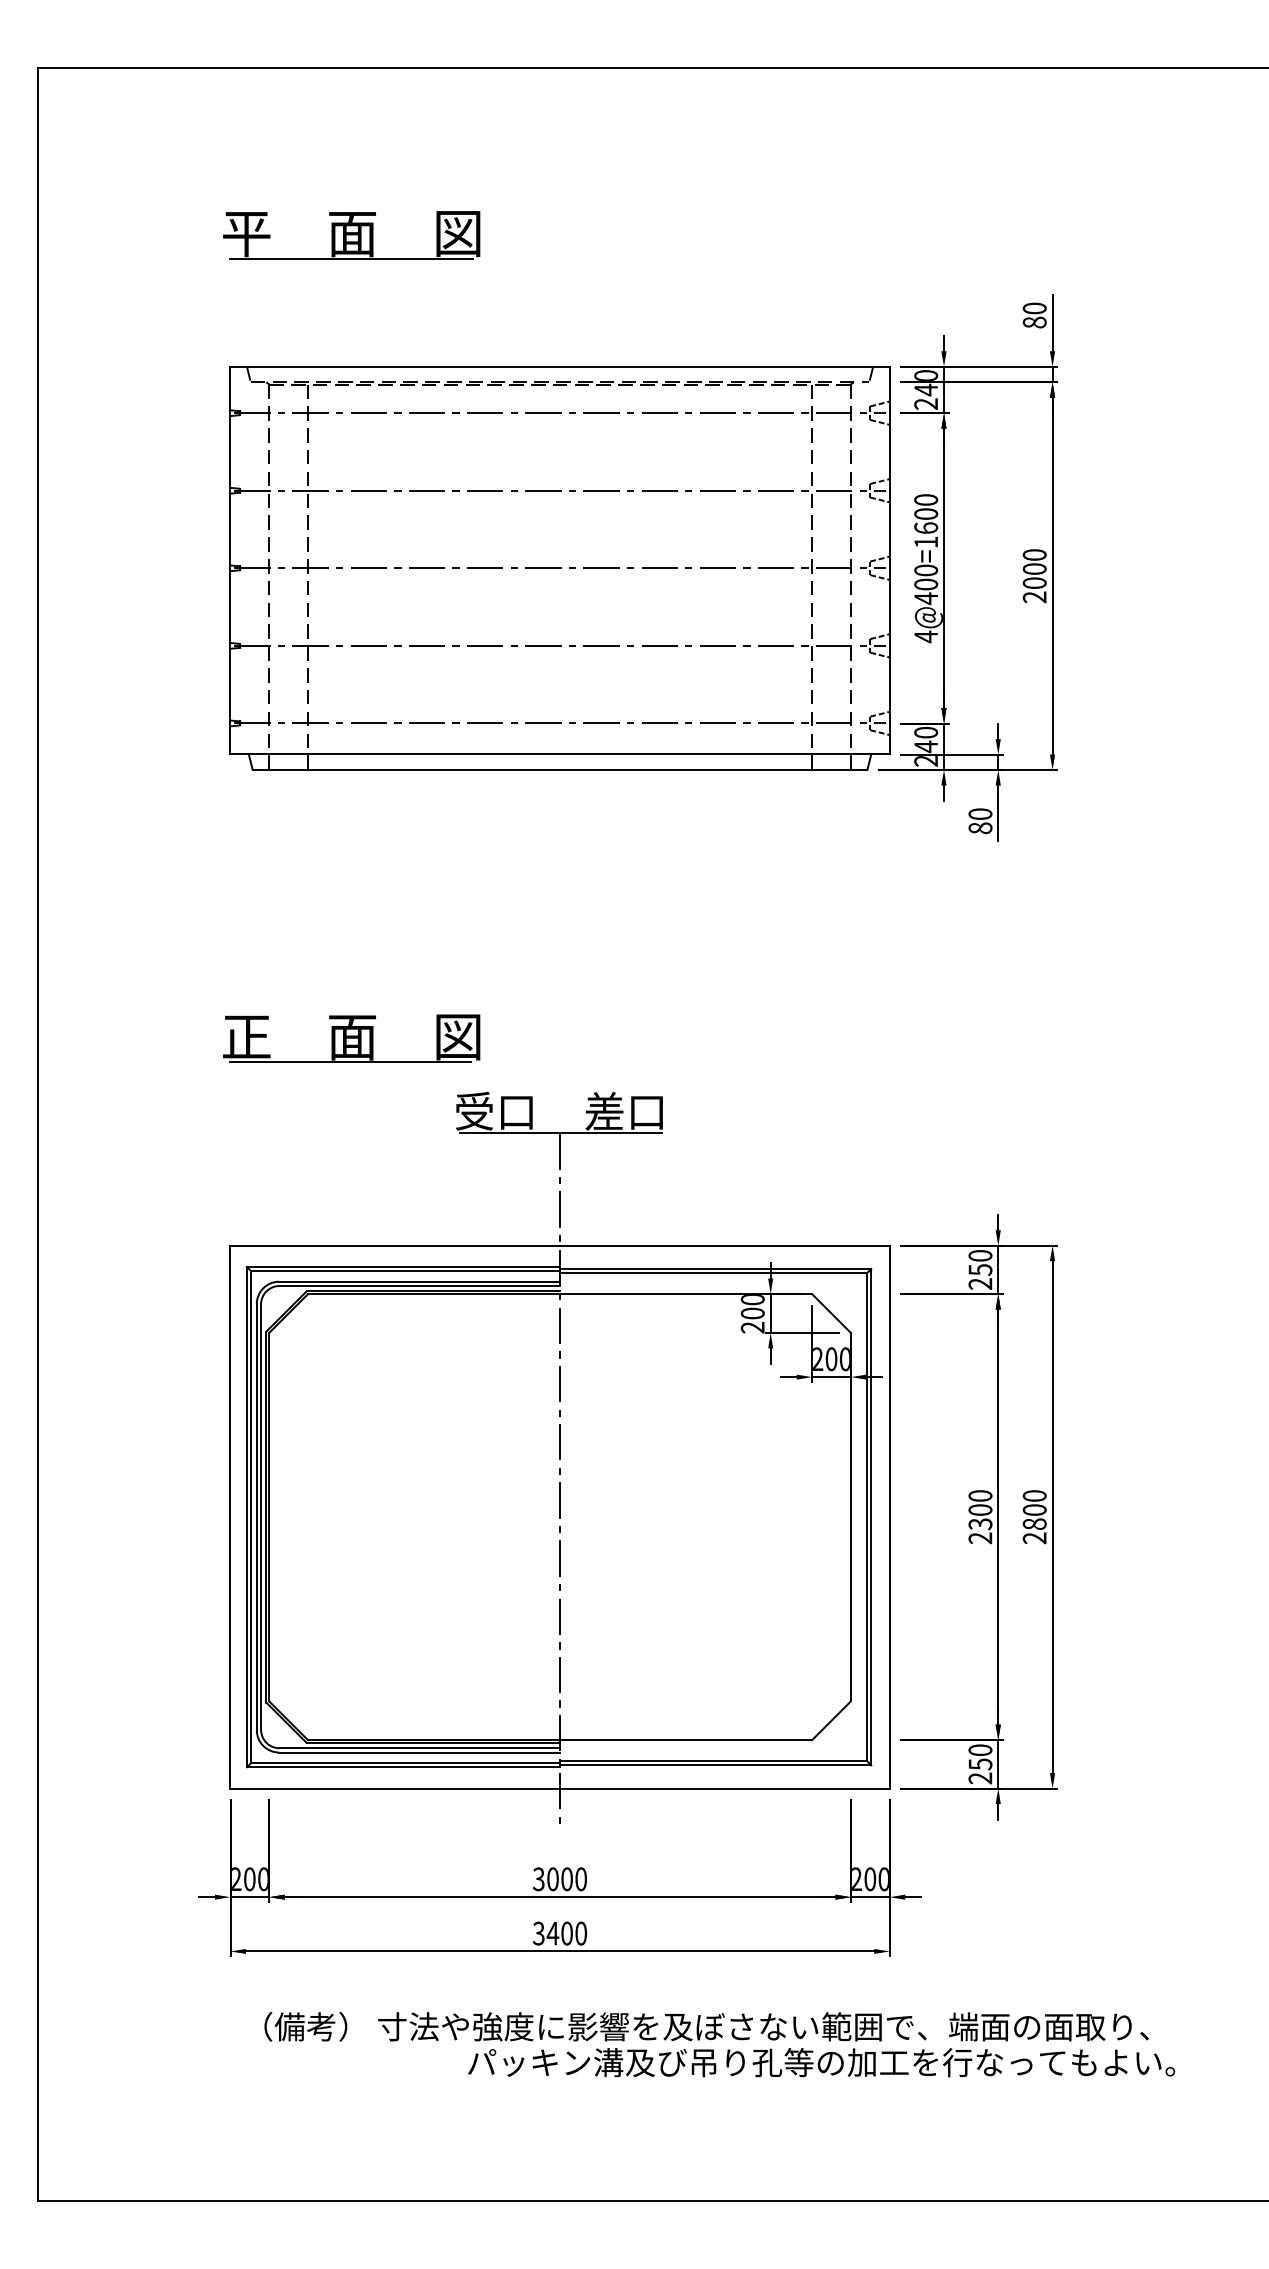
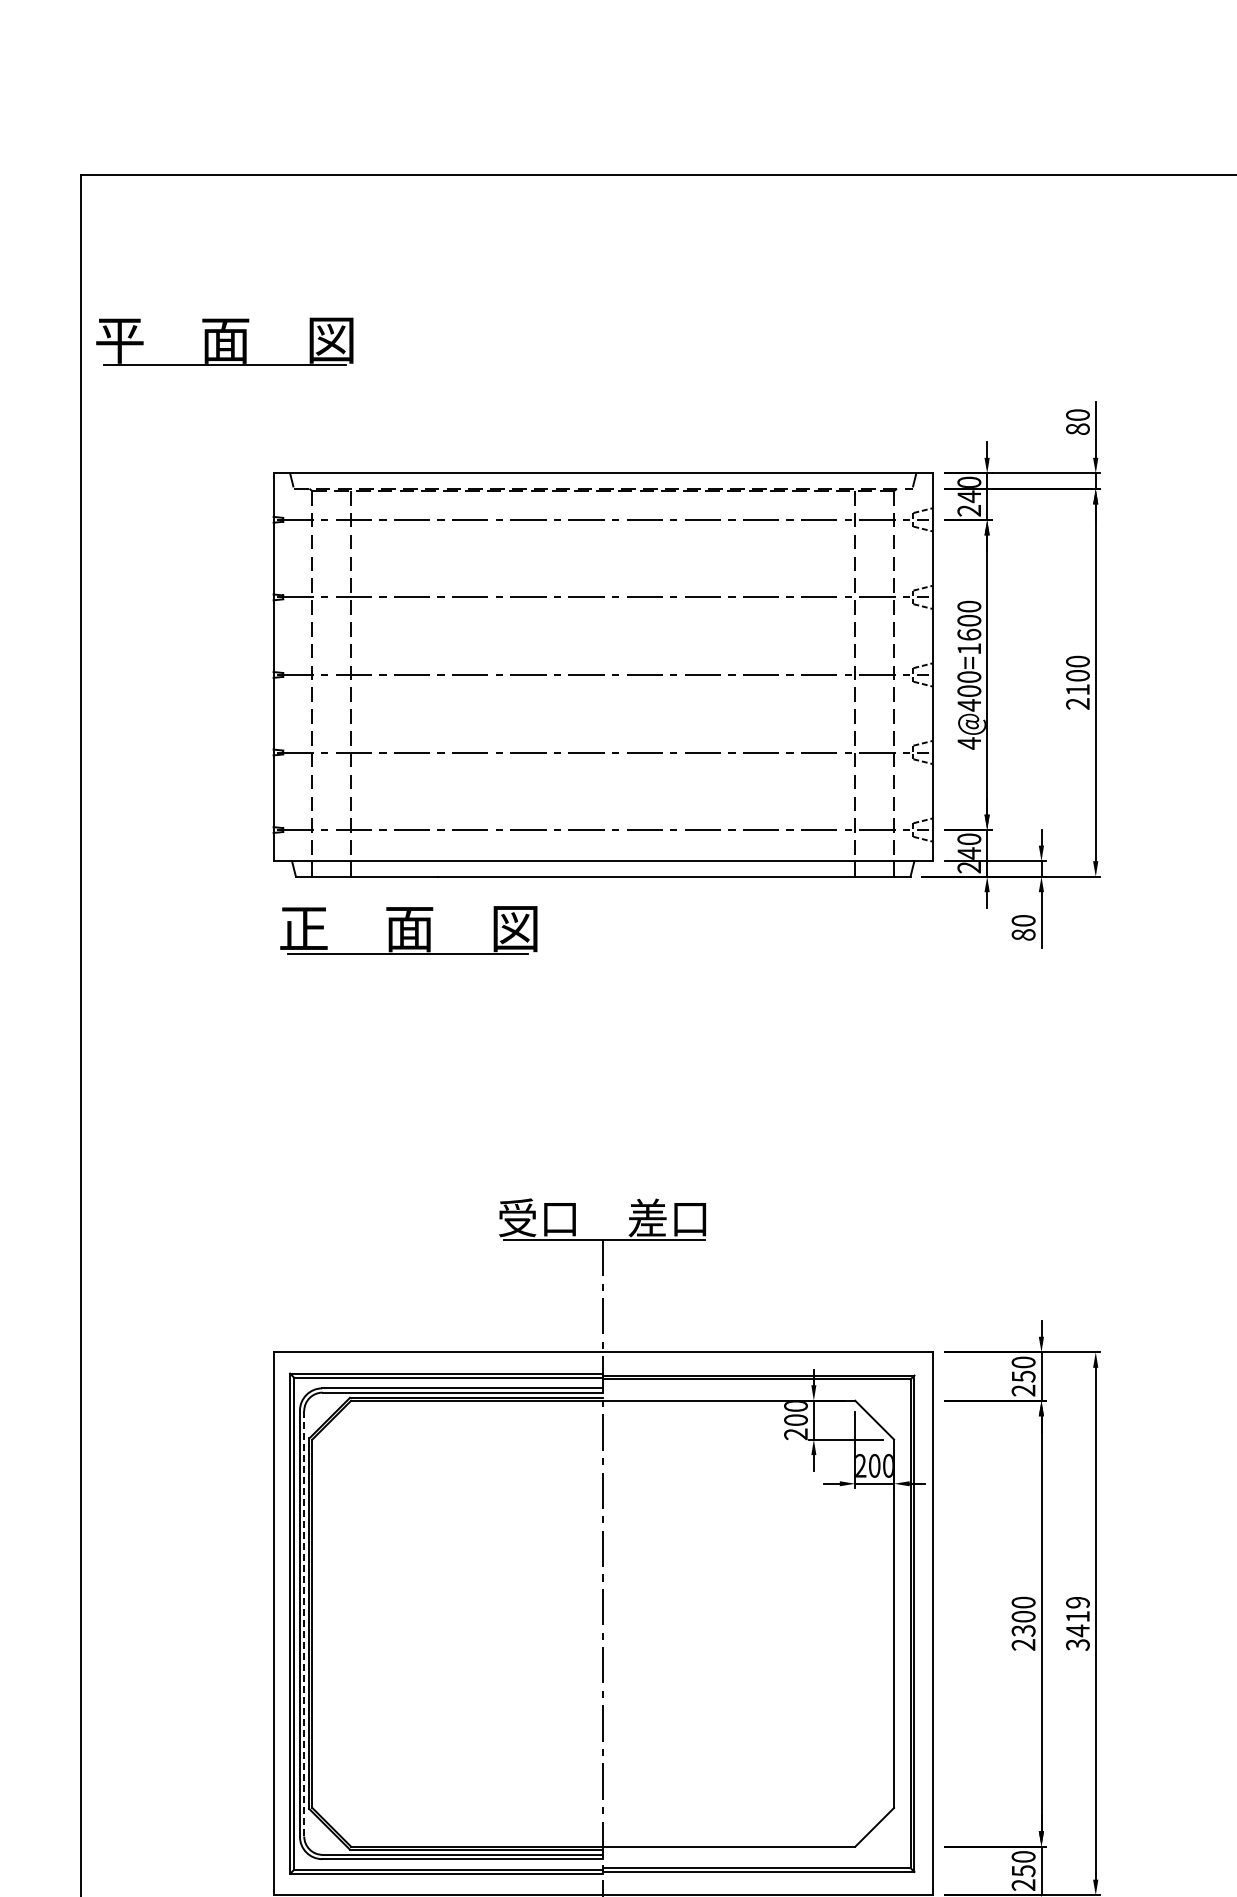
part: (351, 235) -> (224, 342), moved
text: (1034, 582) -> (1077, 689), 2000 -> 2100
part: (351, 1038) -> (408, 930), moved
line: (261, 1517) -> (304, 1624), solid -> dashed
text: (1034, 1517) -> (1077, 1624), 2800 -> 3419

